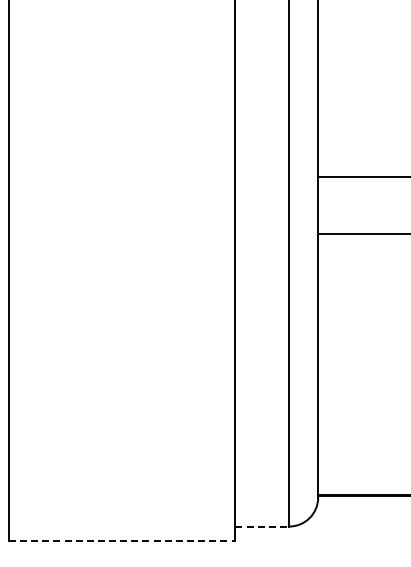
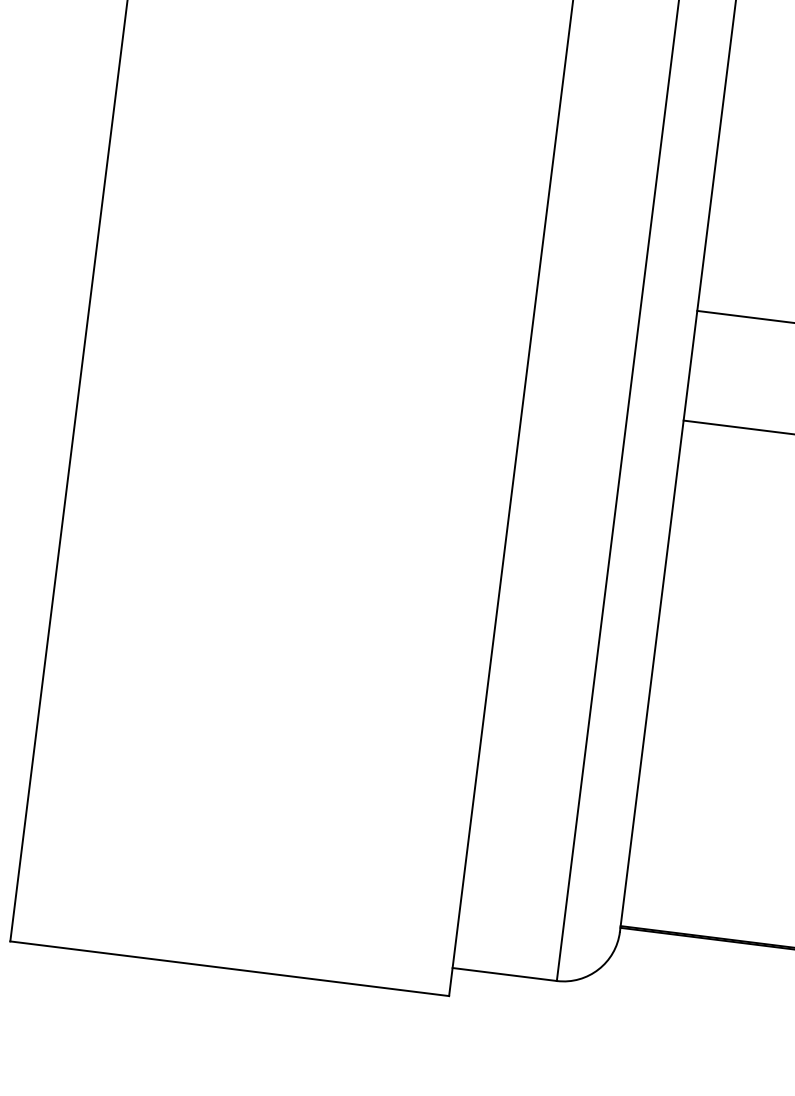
line: (262, 526) -> (505, 974), dashed -> solid
line: (122, 541) -> (230, 969), dashed -> solid

